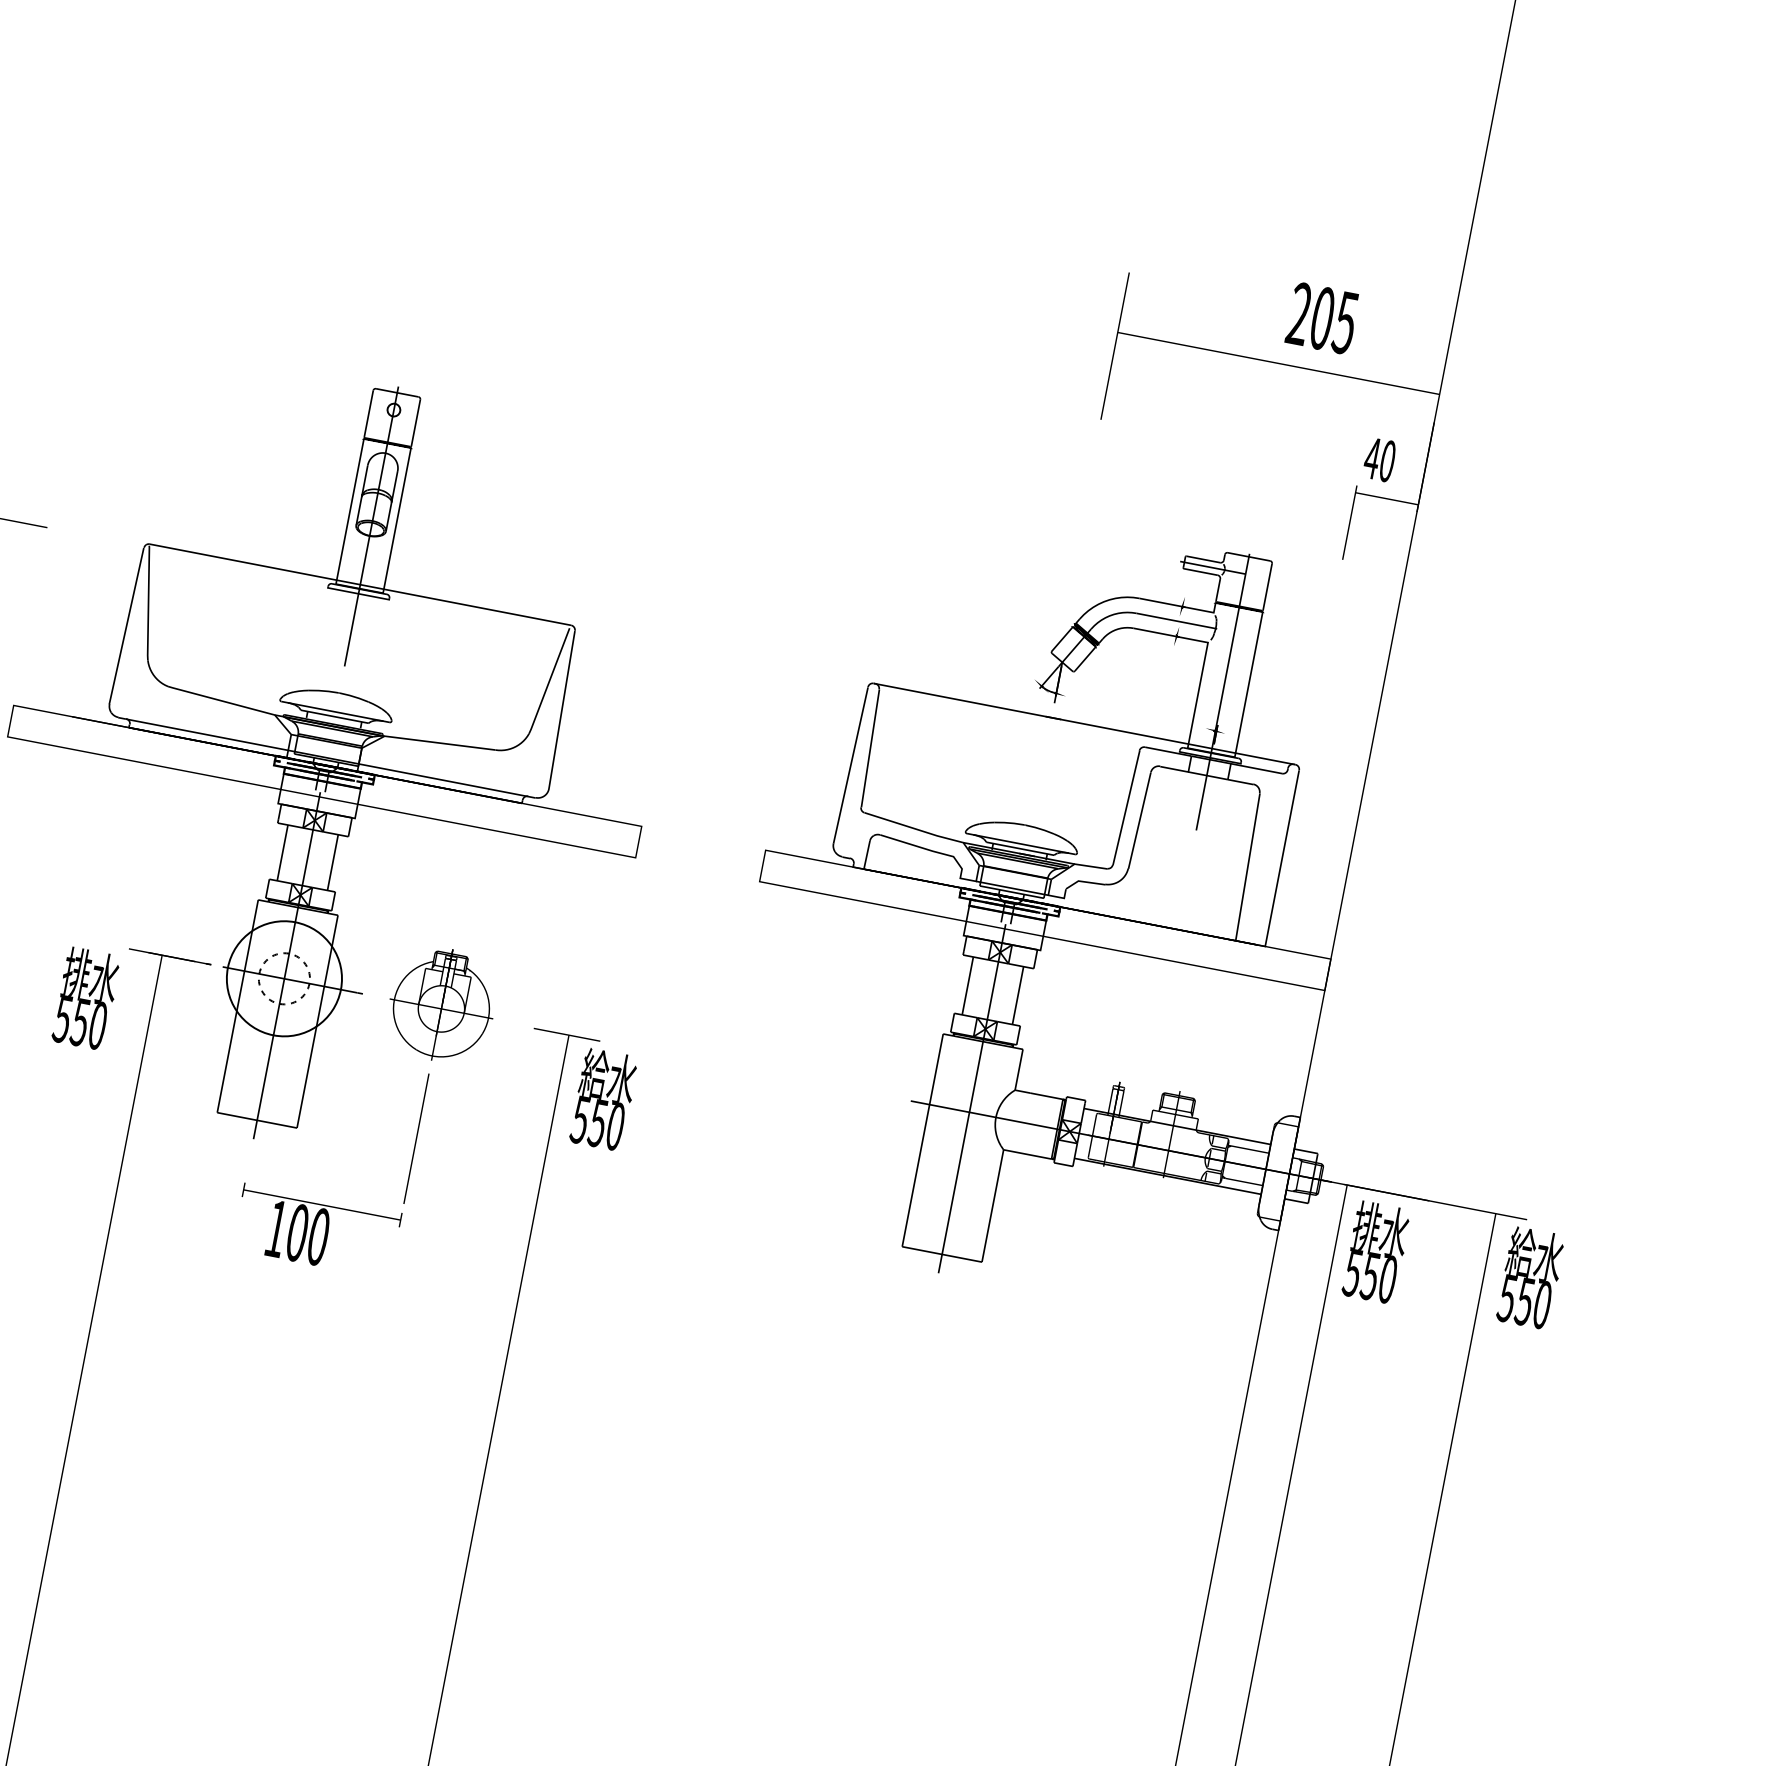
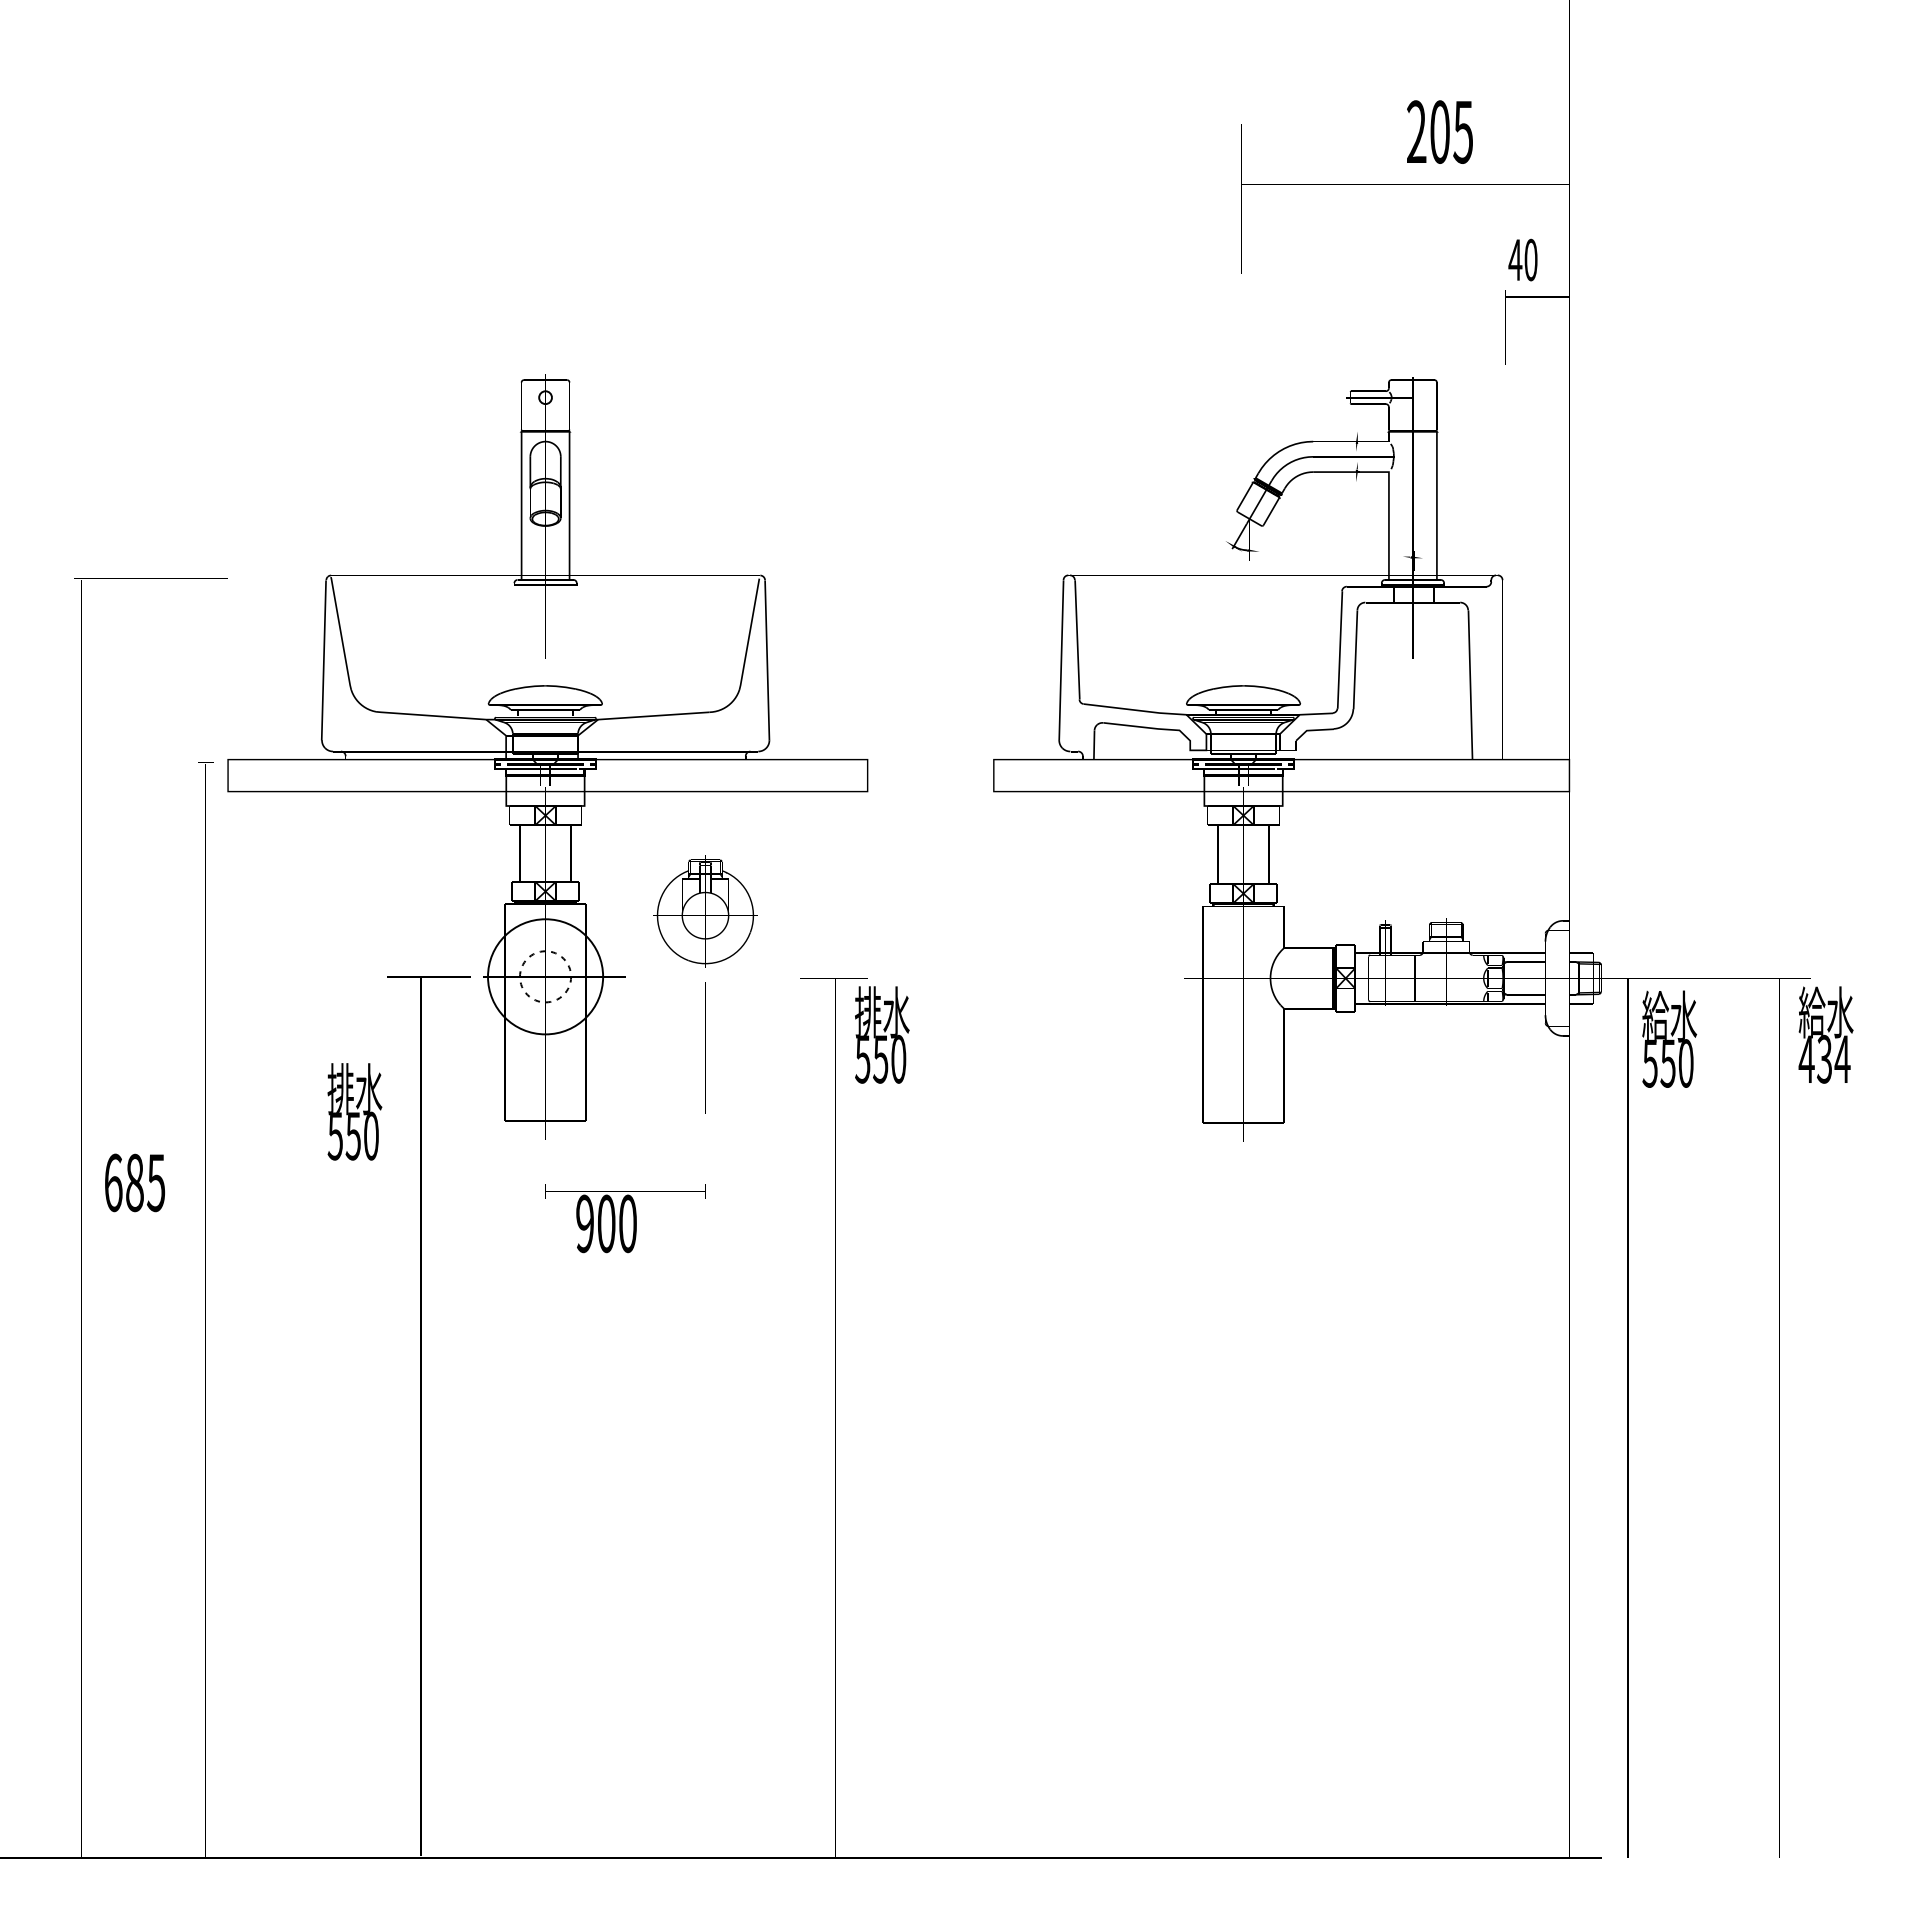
text: (86, 998) -> (354, 1111), moved
text: (594, 1074) -> (868, 1012), 給水 -> 排水
part: (428, 1076) -> (705, 984), moved
text: (1366, 1227) -> (1655, 1016), 排水 -> 給水
text: (276, 1228) -> (584, 1223), 100 -> 900
text: (1524, 1300) -> (1824, 1058), 550 -> 434

